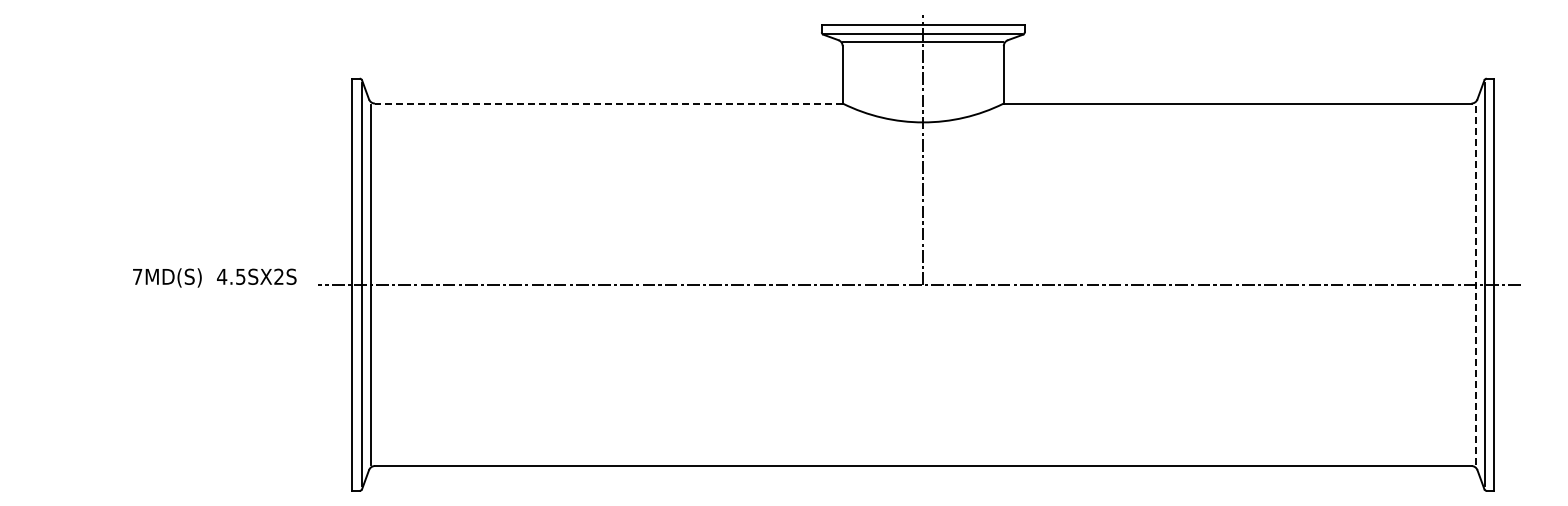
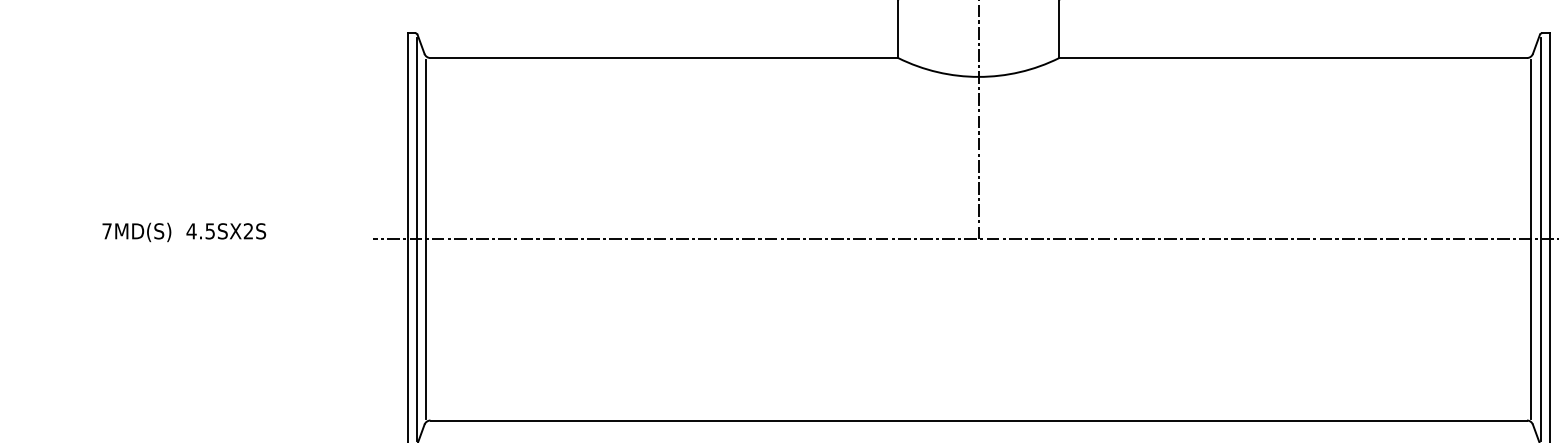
line: (608, 103) -> (664, 58), dashed -> solid
text: (214, 277) -> (184, 232), moved
line: (1475, 284) -> (1531, 239), dashed -> solid

